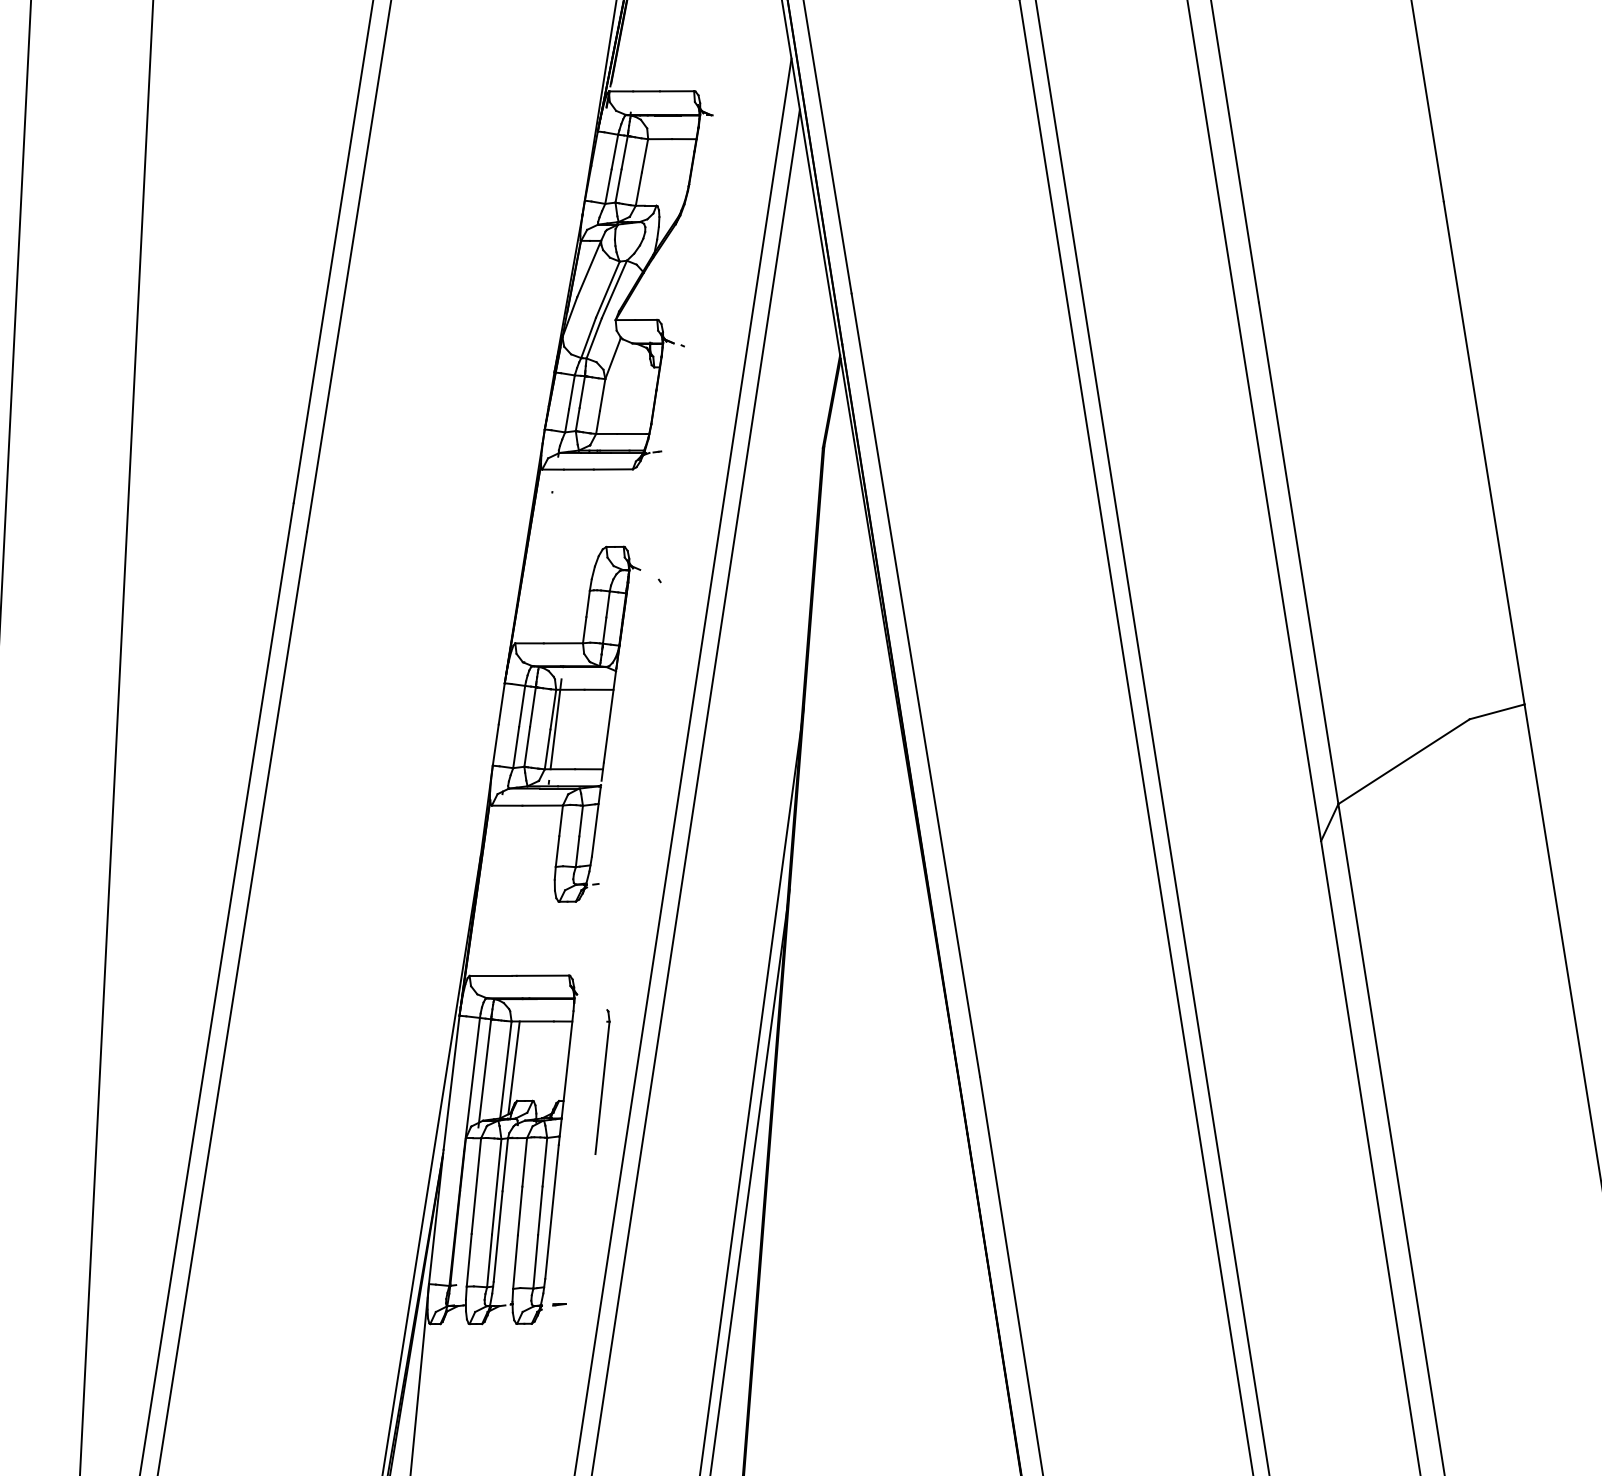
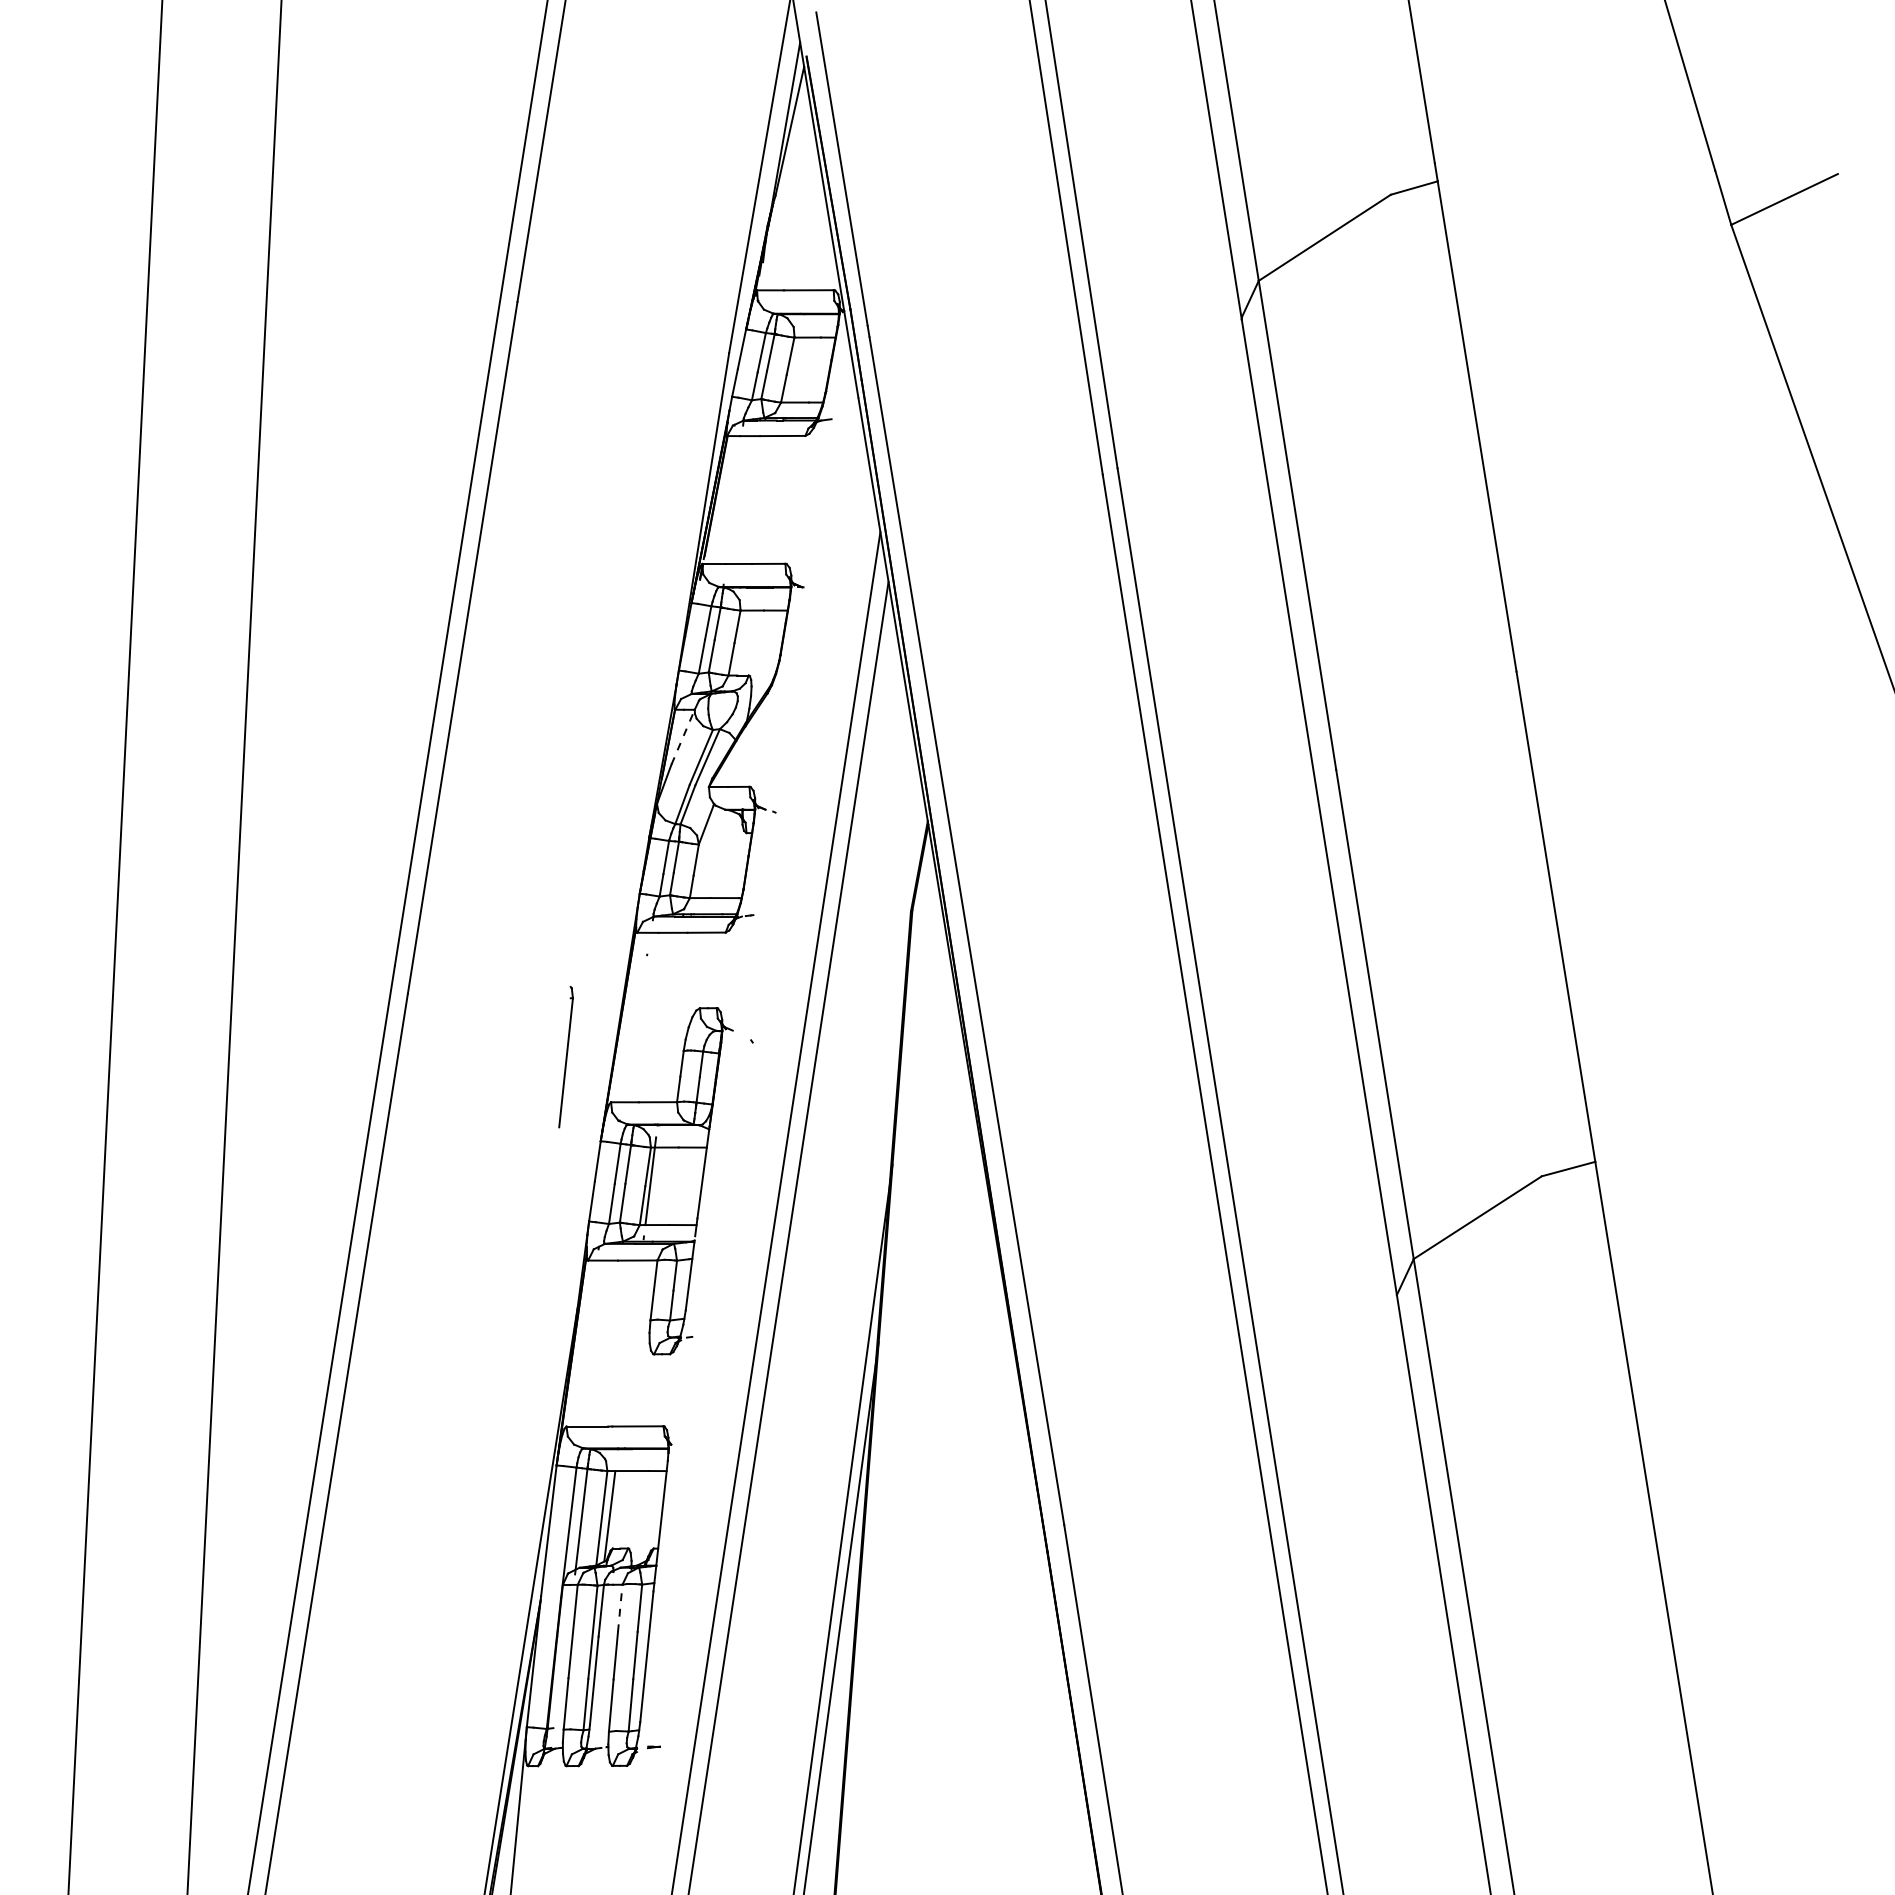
line: (589, 269) -> (683, 737), solid -> dashed
part: (601, 1082) -> (565, 1057), moved
line: (525, 1162) -> (620, 1608), solid -> dashed

